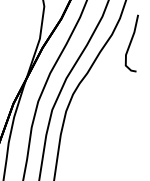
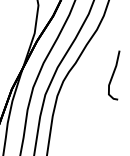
curve: (131, 43) -> (113, 75), moved

